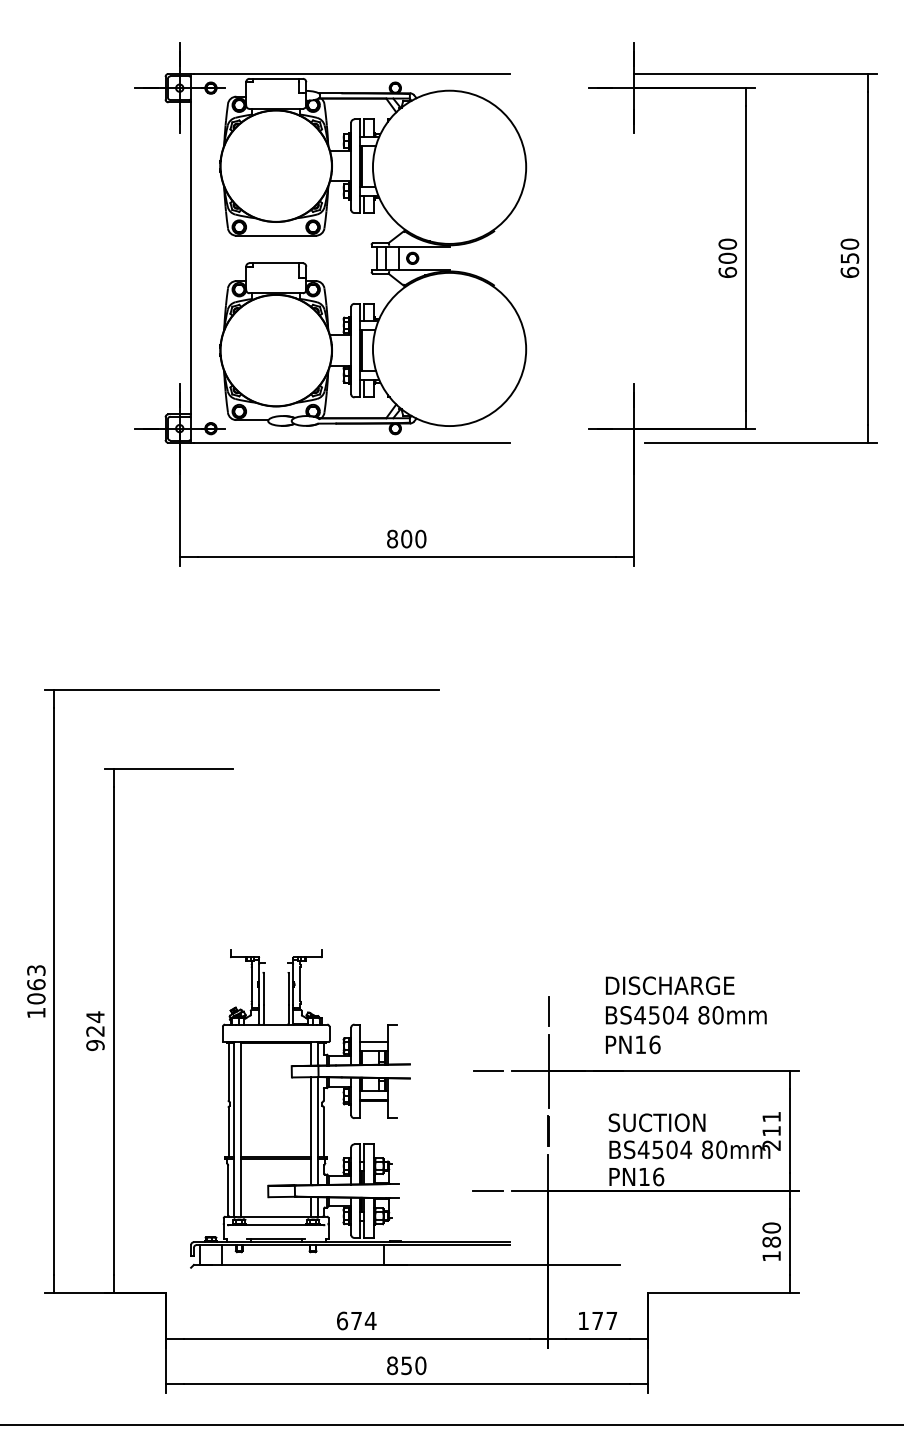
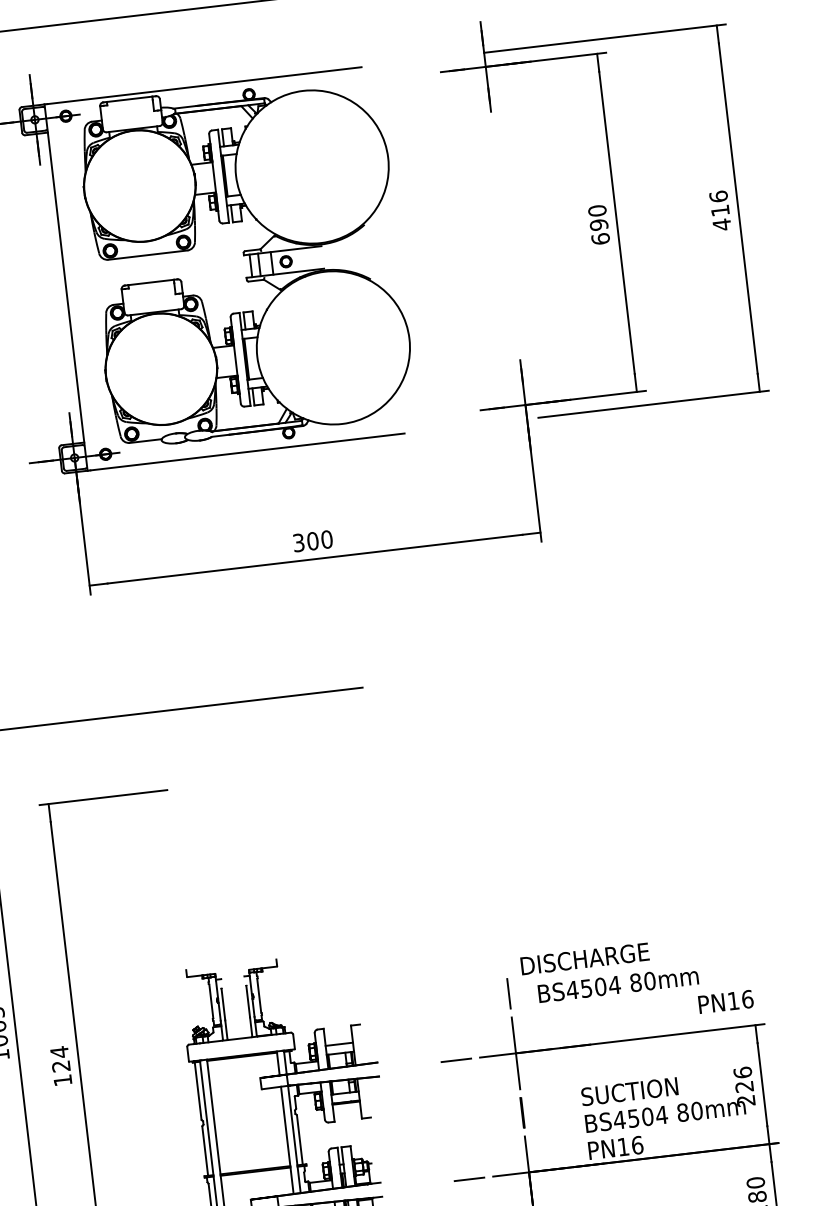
text: (727, 257) -> (598, 224), 600 -> 690
text: (849, 258) -> (719, 210), 650 -> 416
text: (392, 538) -> (298, 542), 800 -> 300
text: (670, 985) -> (585, 958), moved
text: (686, 1015) -> (618, 984), moved
text: (633, 1044) -> (726, 1001), moved
text: (95, 1045) -> (62, 1080), 924 -> 124
text: (771, 1123) -> (743, 1079), 211 -> 226

